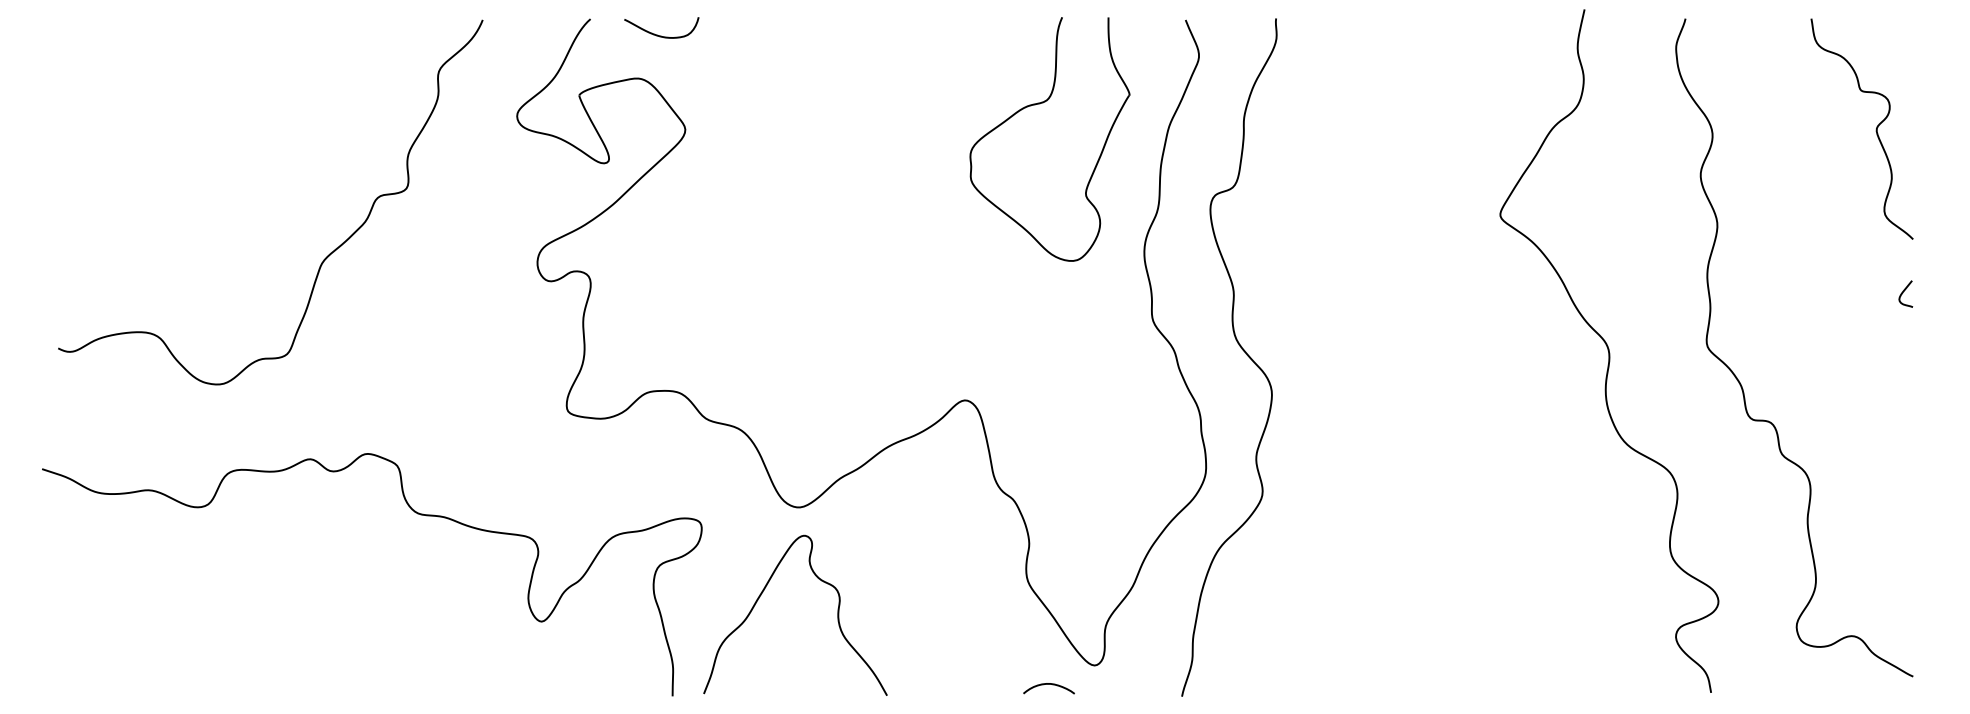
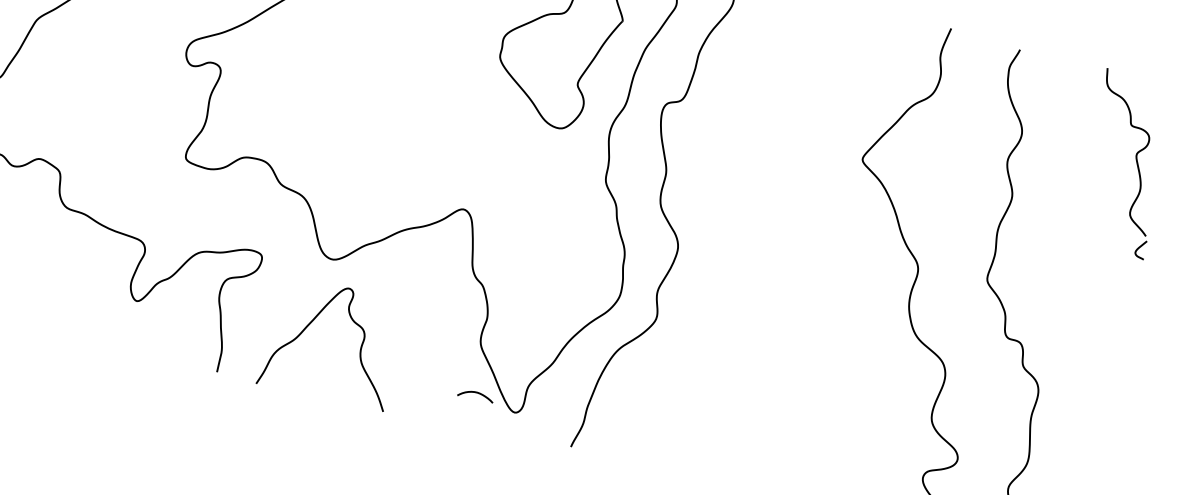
curve: (1903, 293) -> (1139, 248), moved
curve: (763, 592) -> (312, 322), moved
curve: (1048, 684) -> (476, 392), moved

